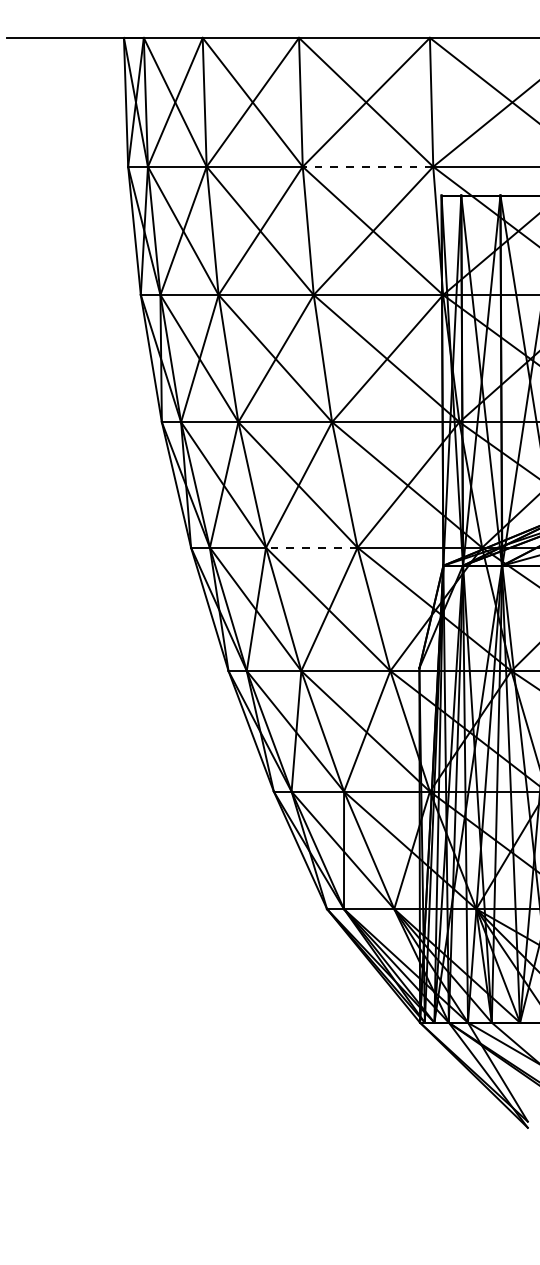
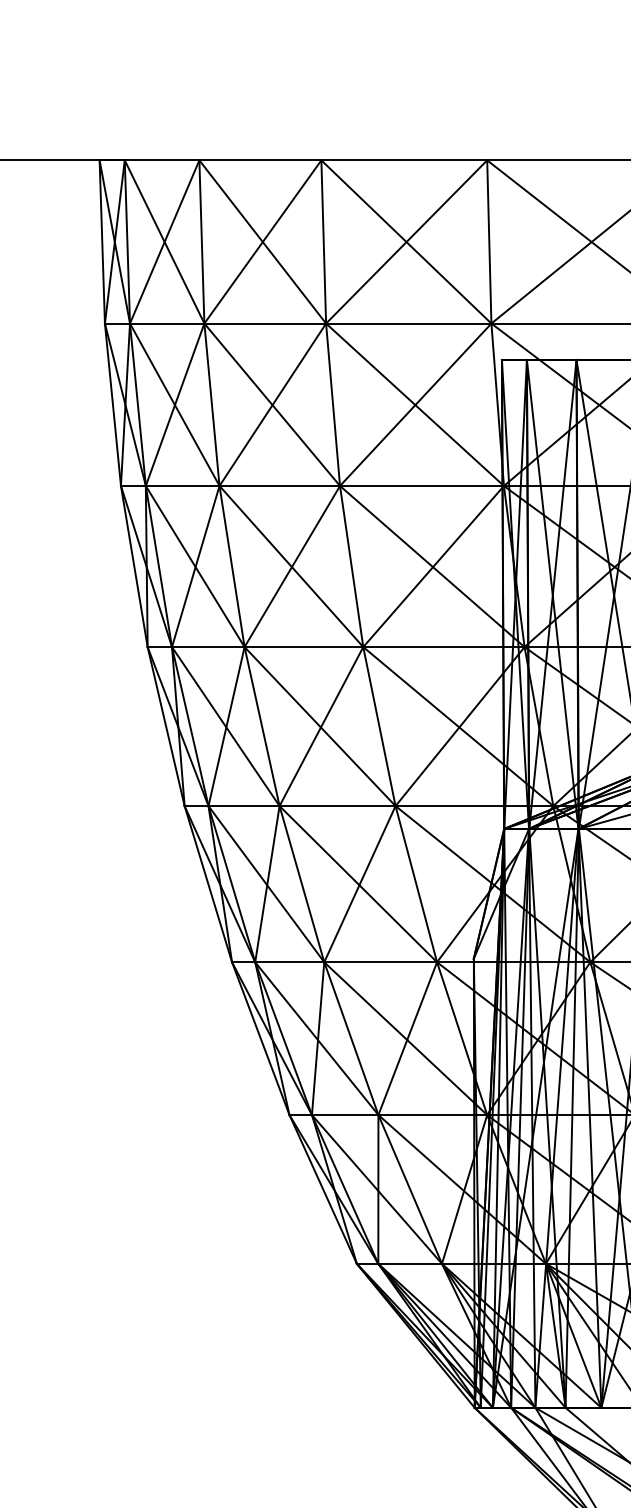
line: (367, 166) -> (408, 323), dashed -> solid
line: (311, 547) -> (337, 805), dashed -> solid

